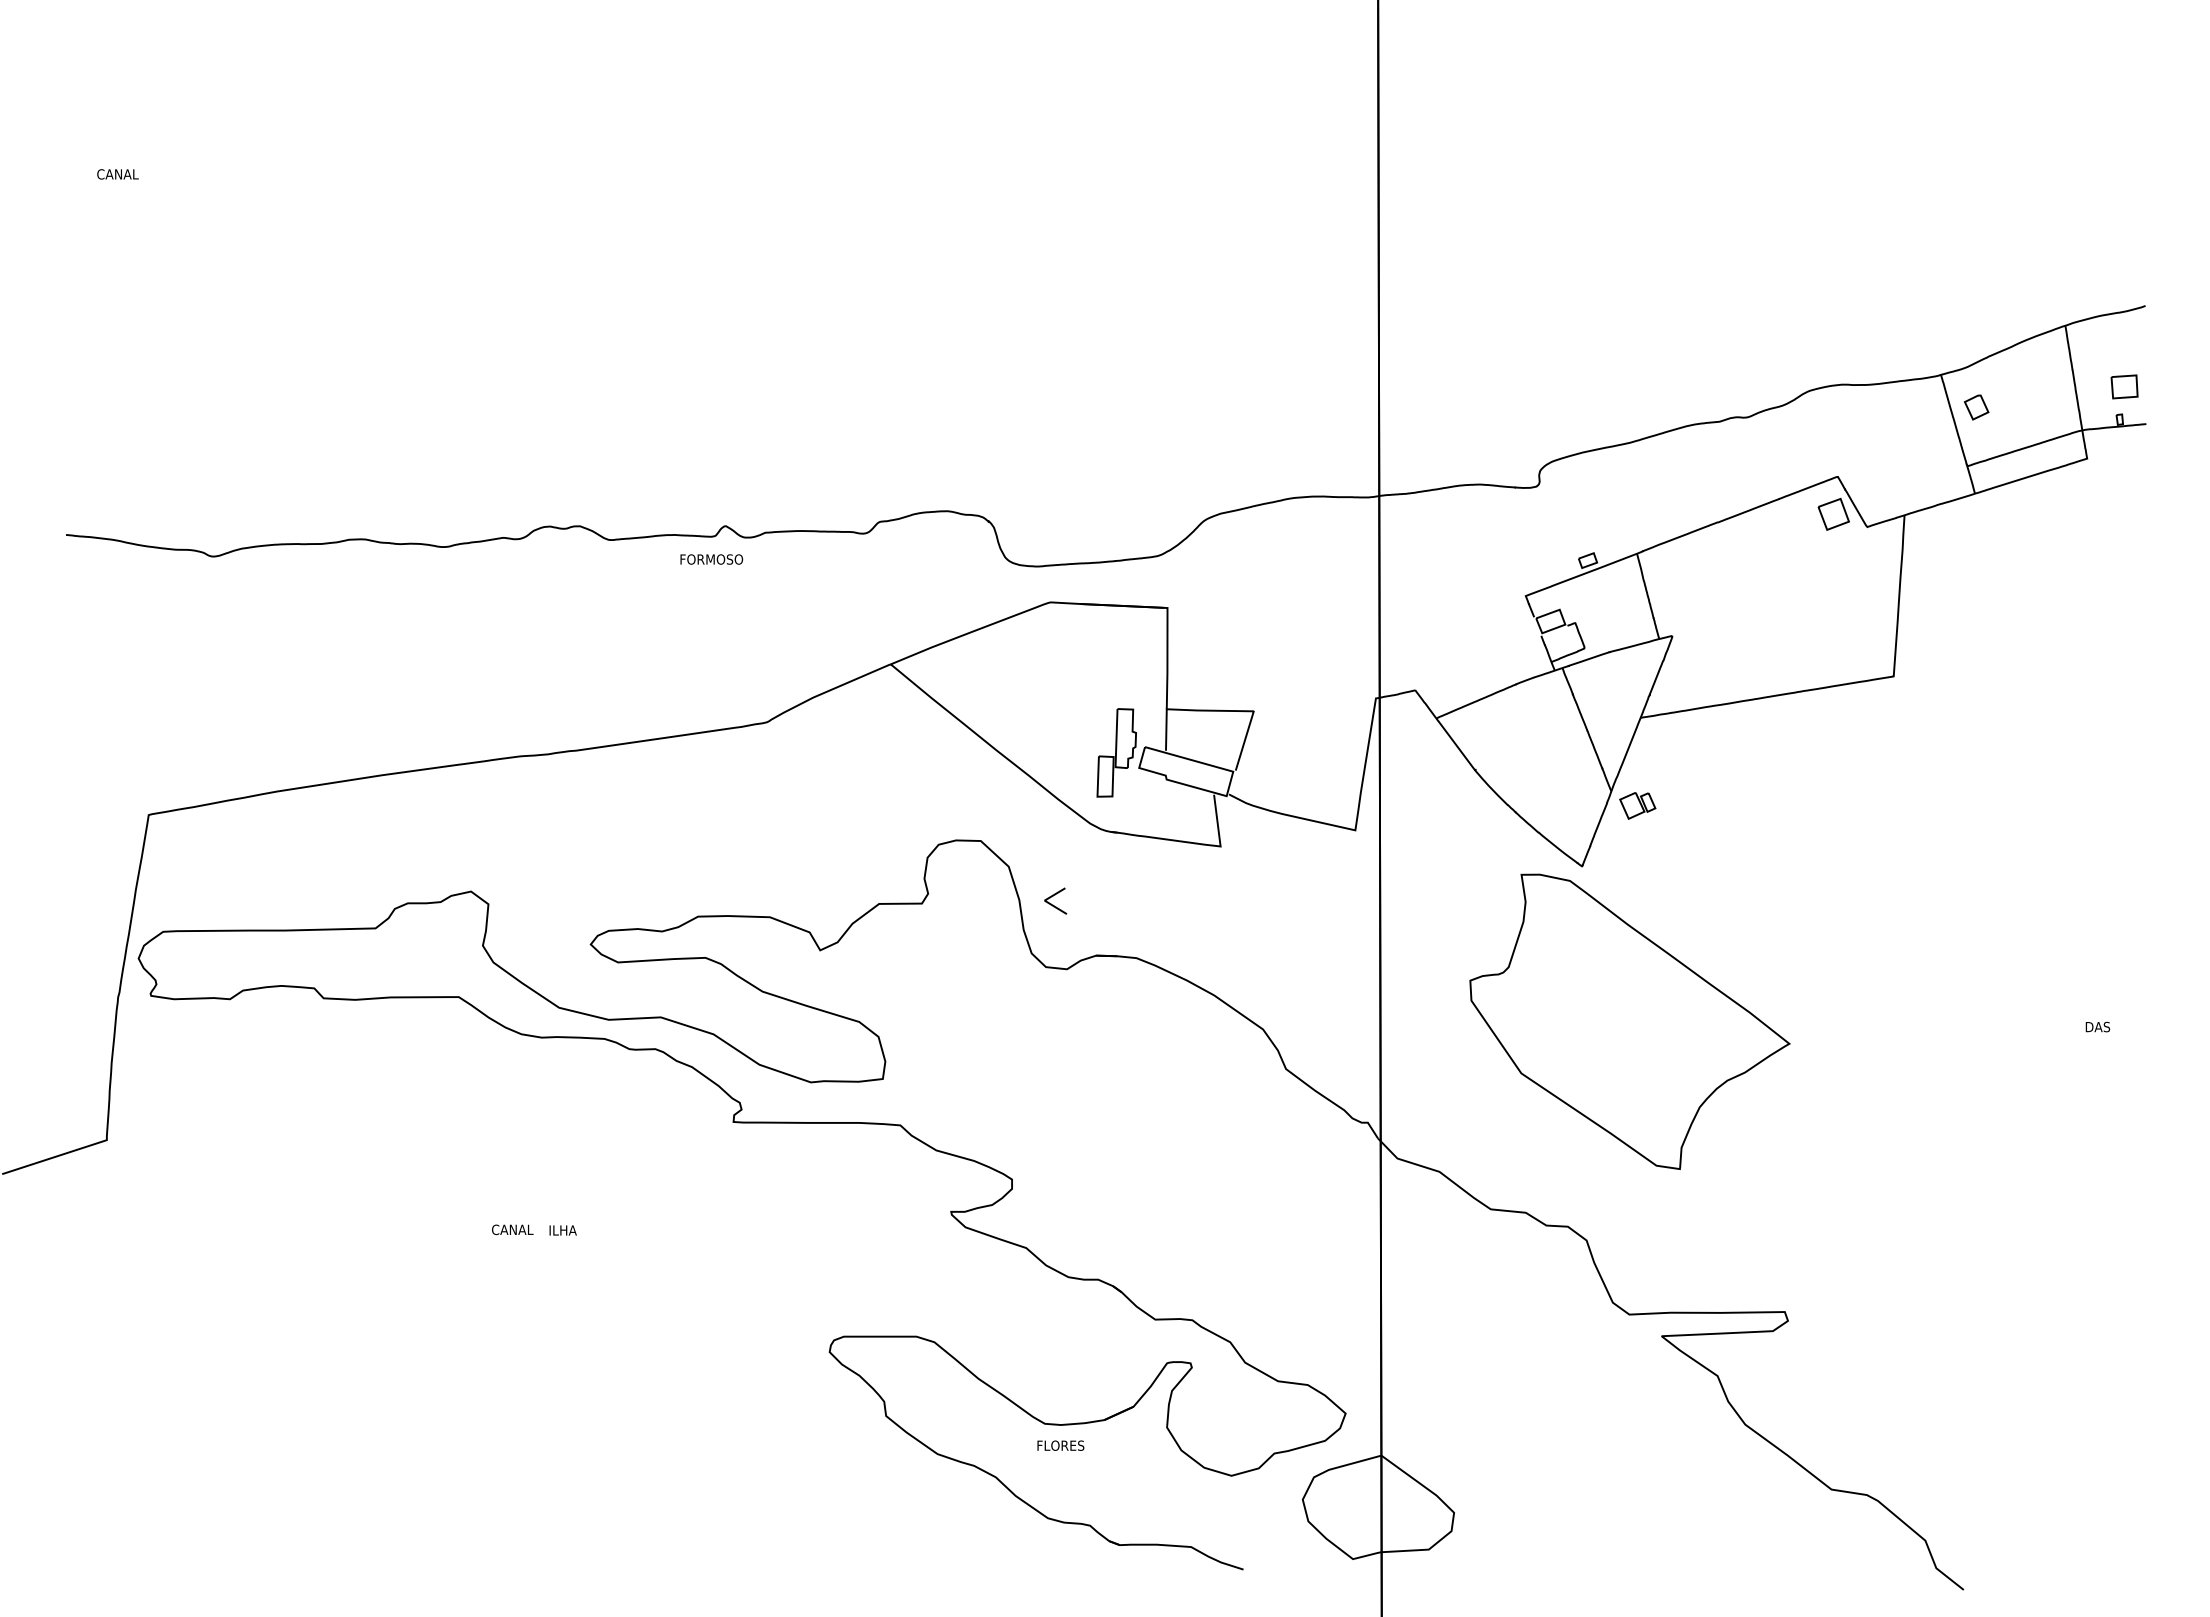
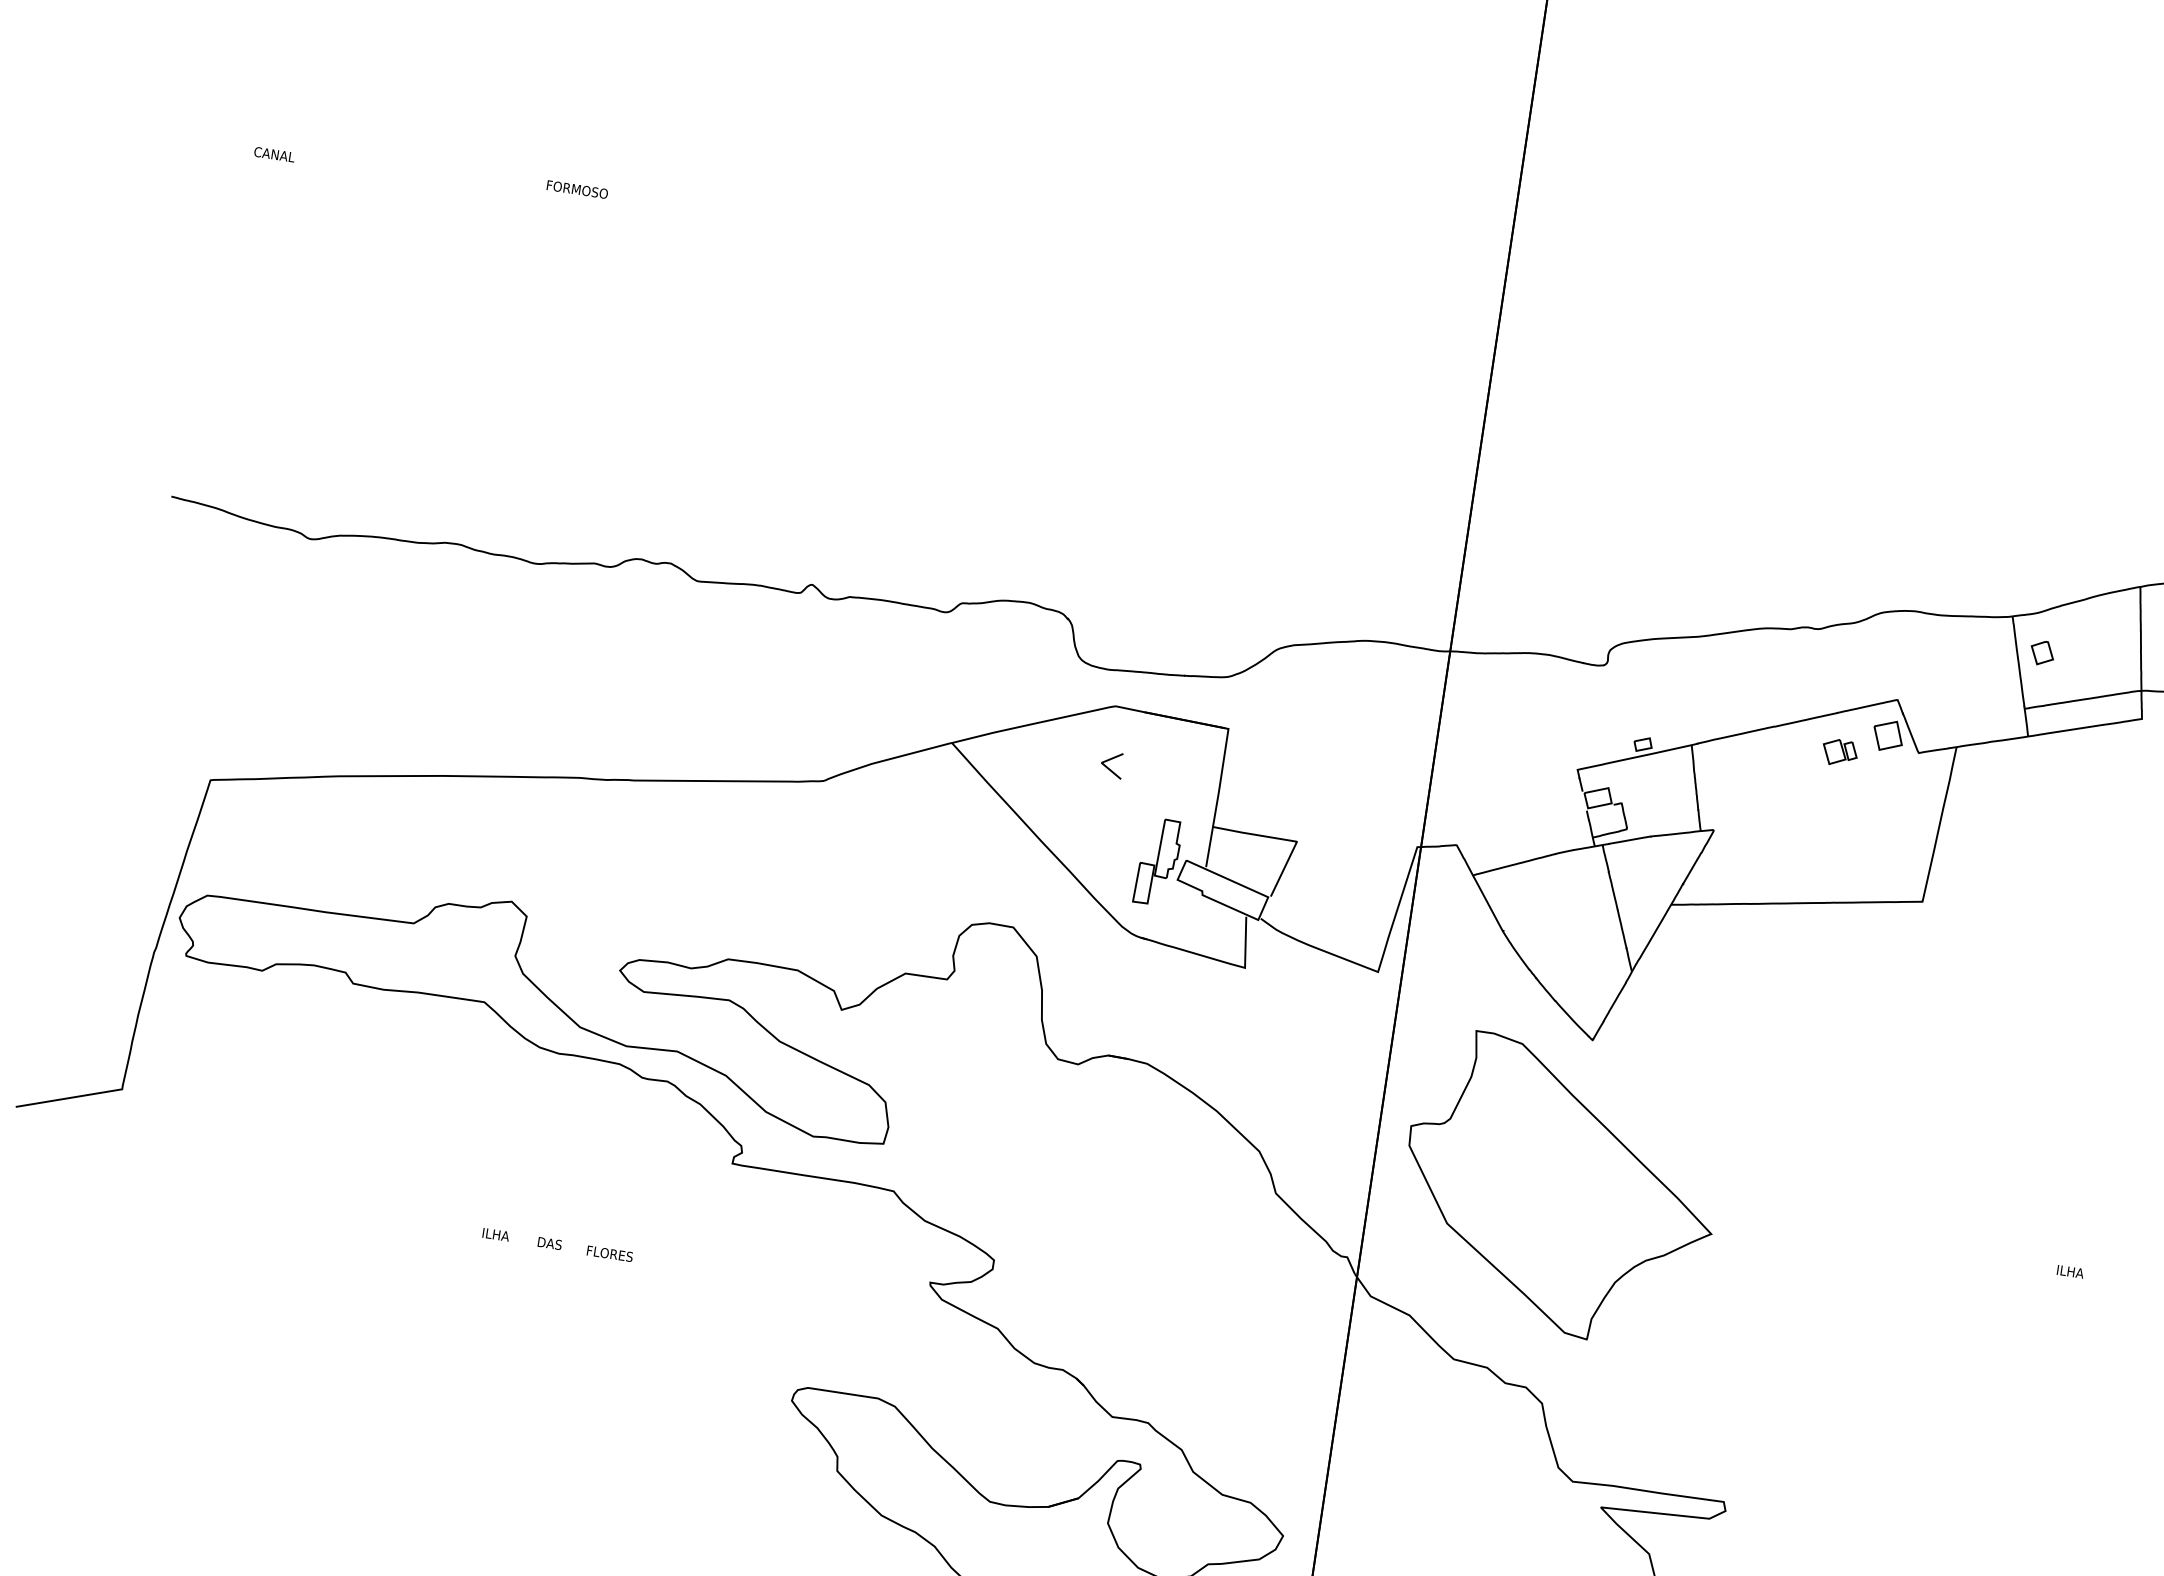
text: (711, 559) -> (577, 189), moved
part: (1637, 805) -> (1839, 752), moved
line: (1053, 896) -> (1110, 760), moved
part: (1629, 1021) -> (1559, 1189), moved
text: (2099, 1026) -> (2070, 1271), DAS -> ILHA
text: (512, 1229) -> (502, 1235), CANAL -> ILHA
text: (563, 1230) -> (551, 1243), ILHA -> DAS
text: (1060, 1445) -> (609, 1253), moved

